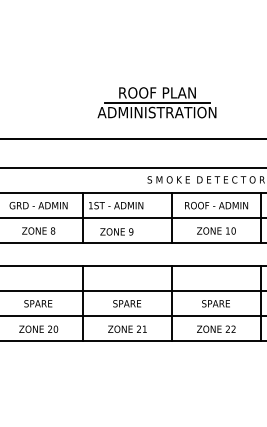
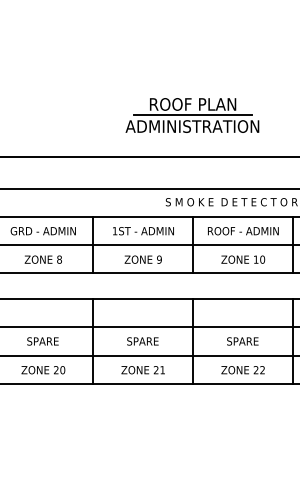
part: (157, 102) -> (192, 115), moved
text: (116, 205) -> (143, 231), moved
text: (116, 231) -> (142, 259), moved

